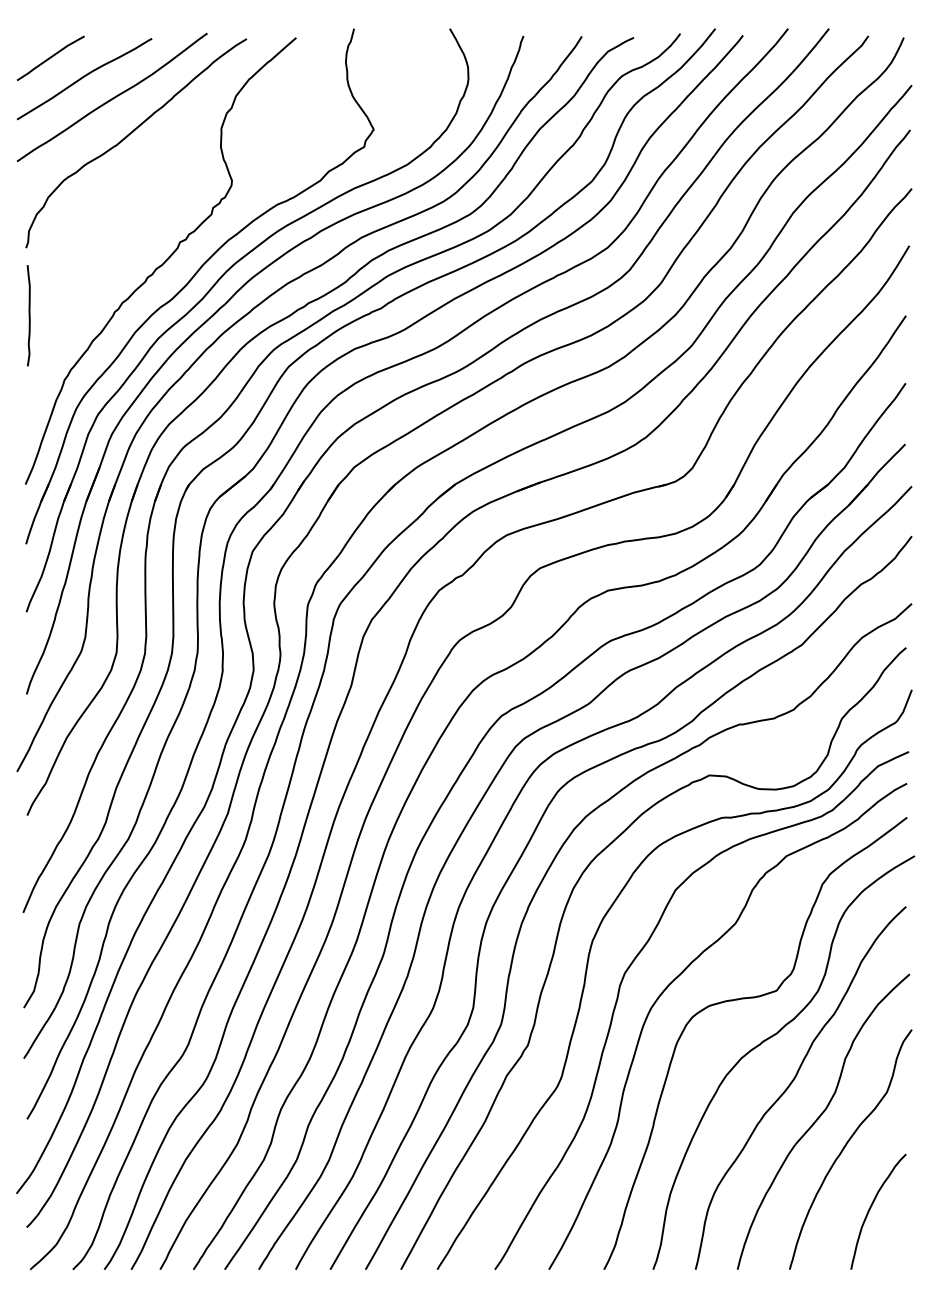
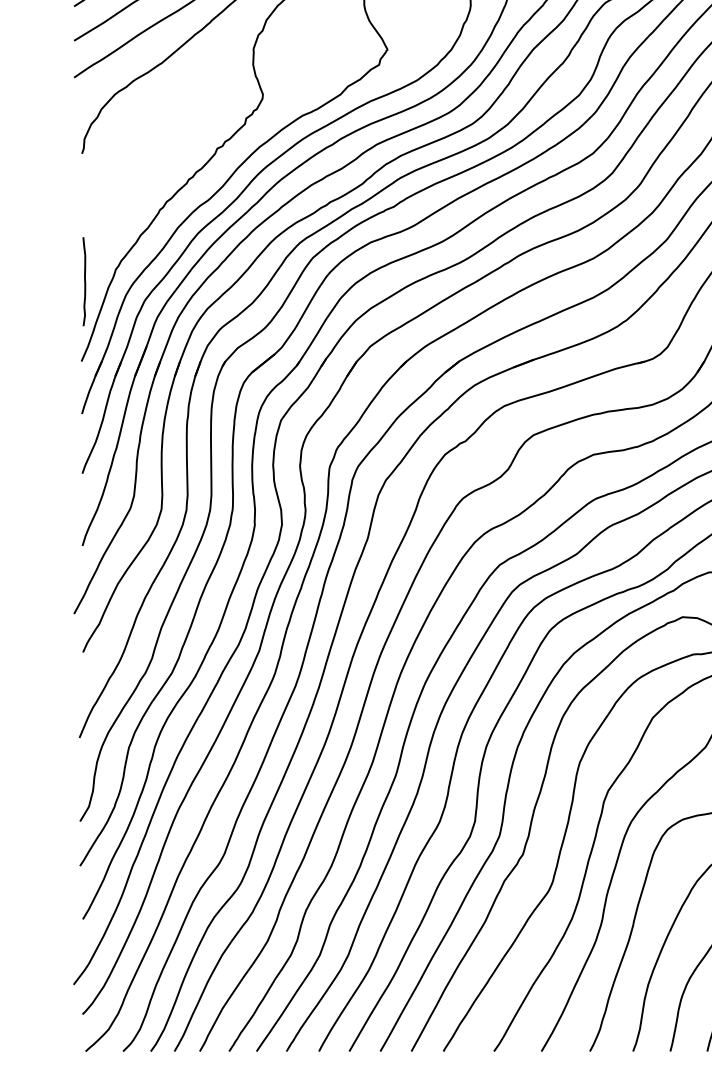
curve: (28, 315) -> (84, 281), moved

